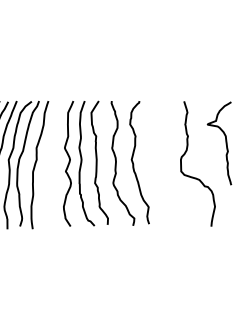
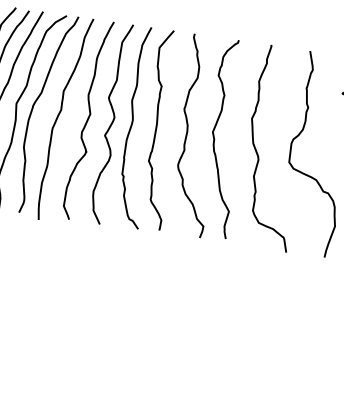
curve: (53, 163) -> (87, 119), added
curve: (162, 169) -> (259, 154), added

